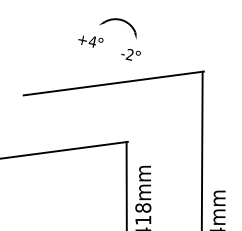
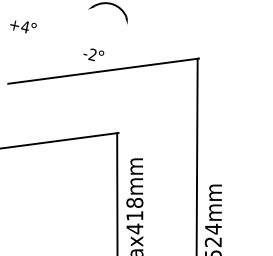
text: (90, 41) -> (23, 26), moved
text: (130, 54) -> (93, 54), moved

